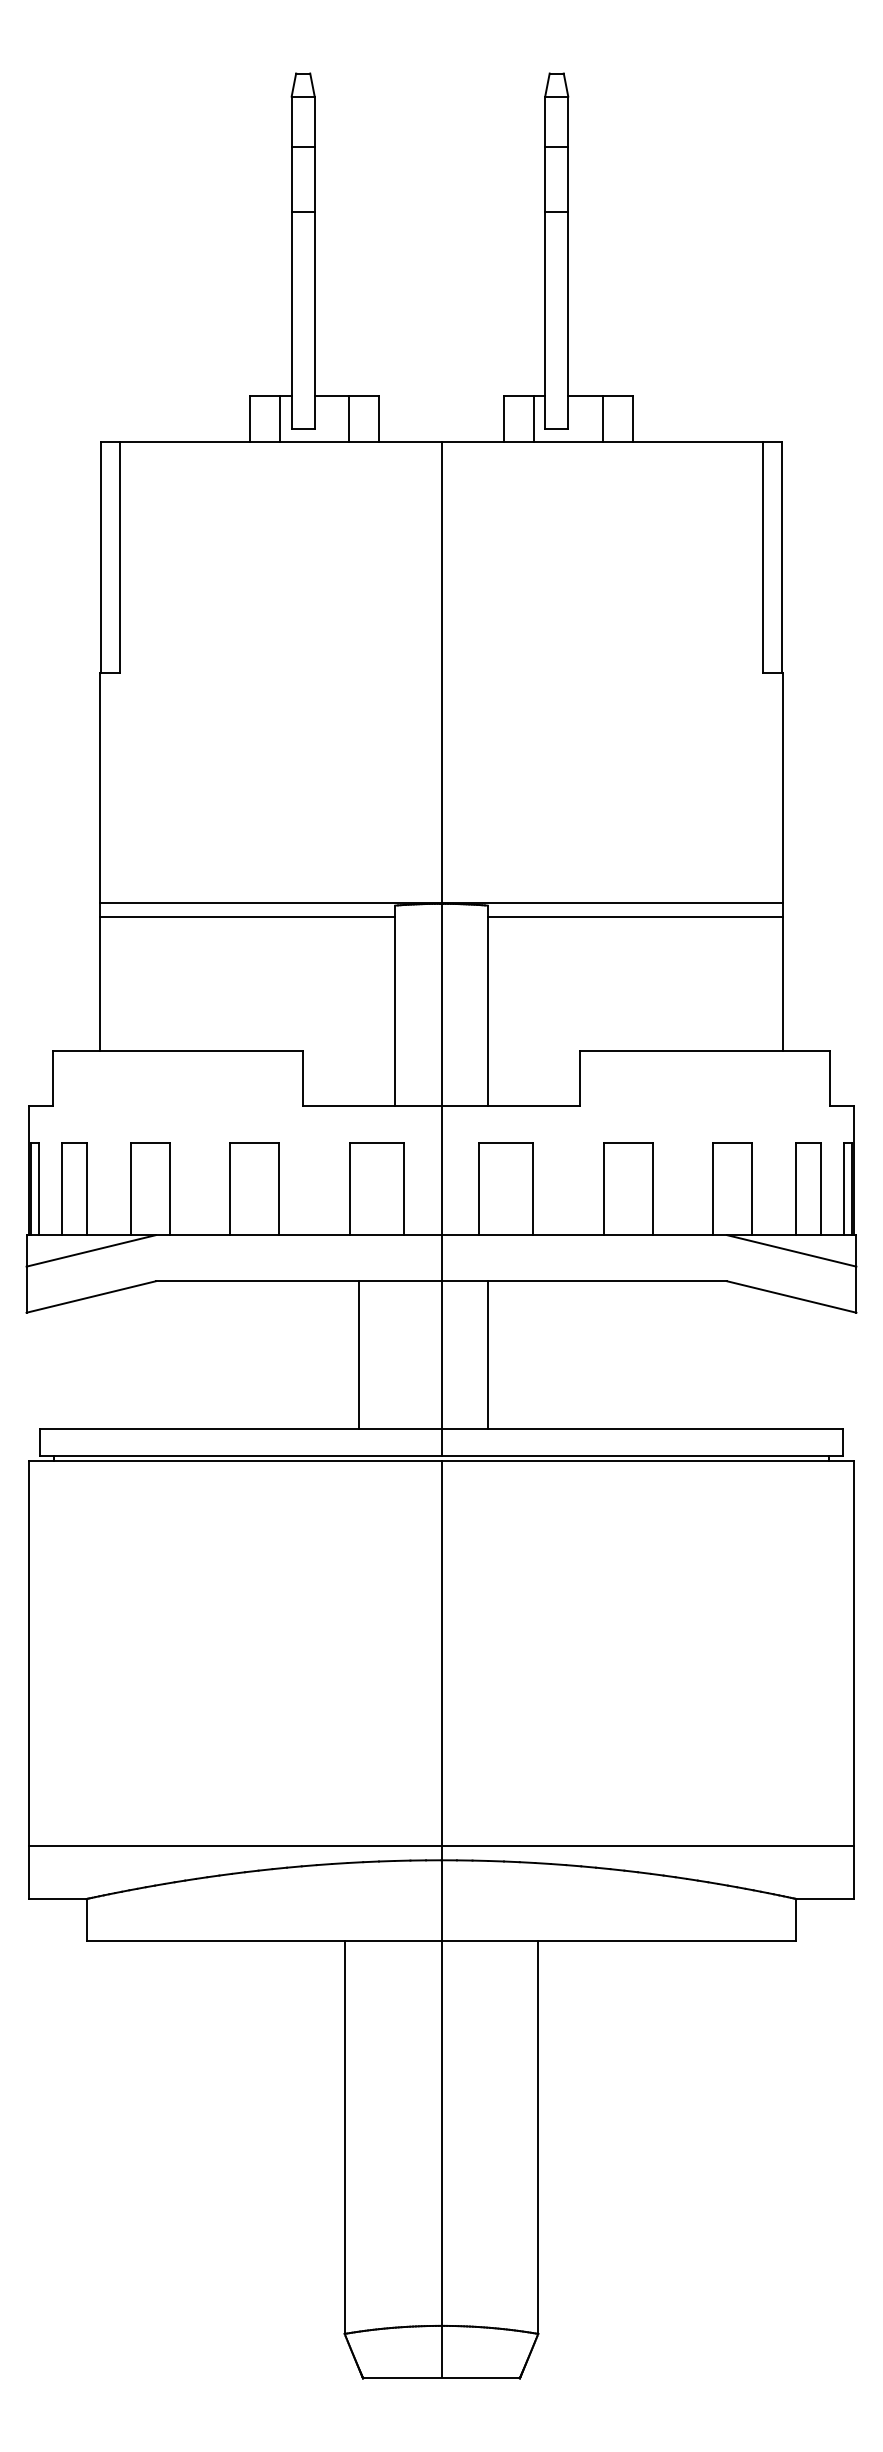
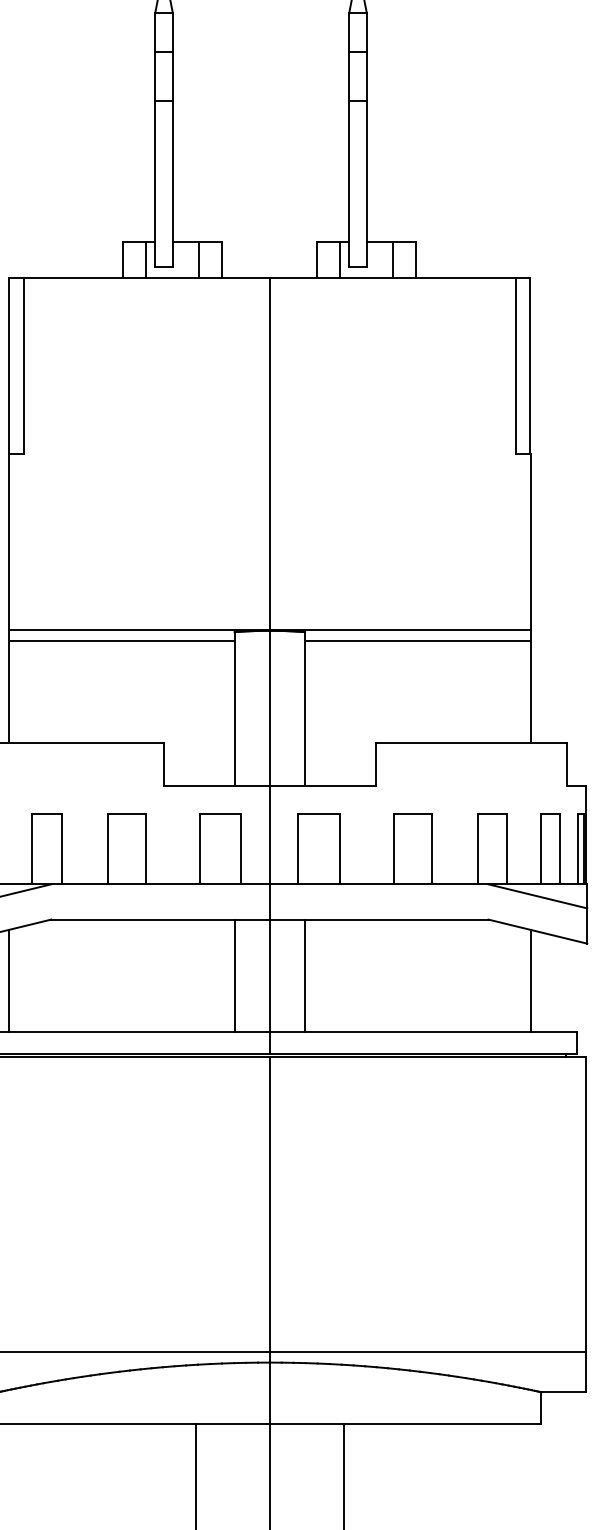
line: (359, 1354) -> (234, 975), moved
line: (100, 1361) -> (8, 980), added
line: (782, 1361) -> (530, 980), added

